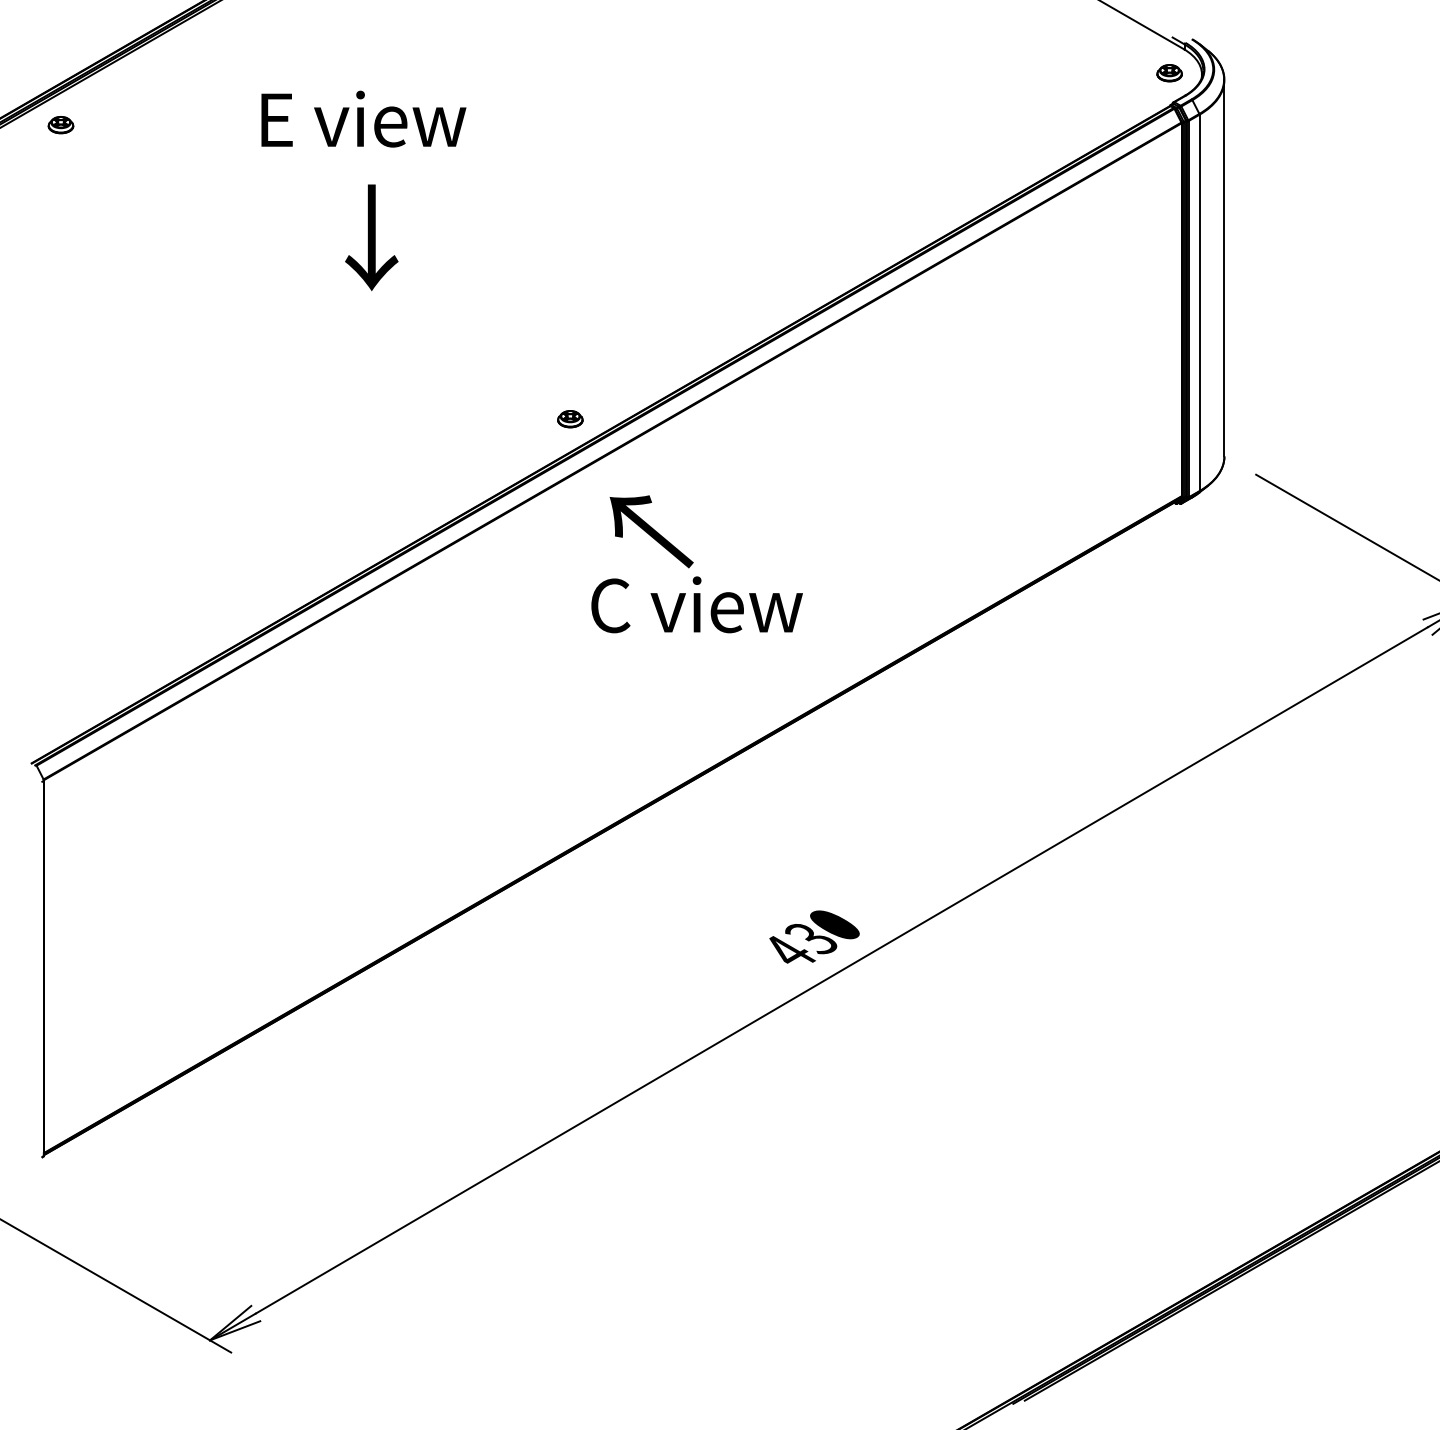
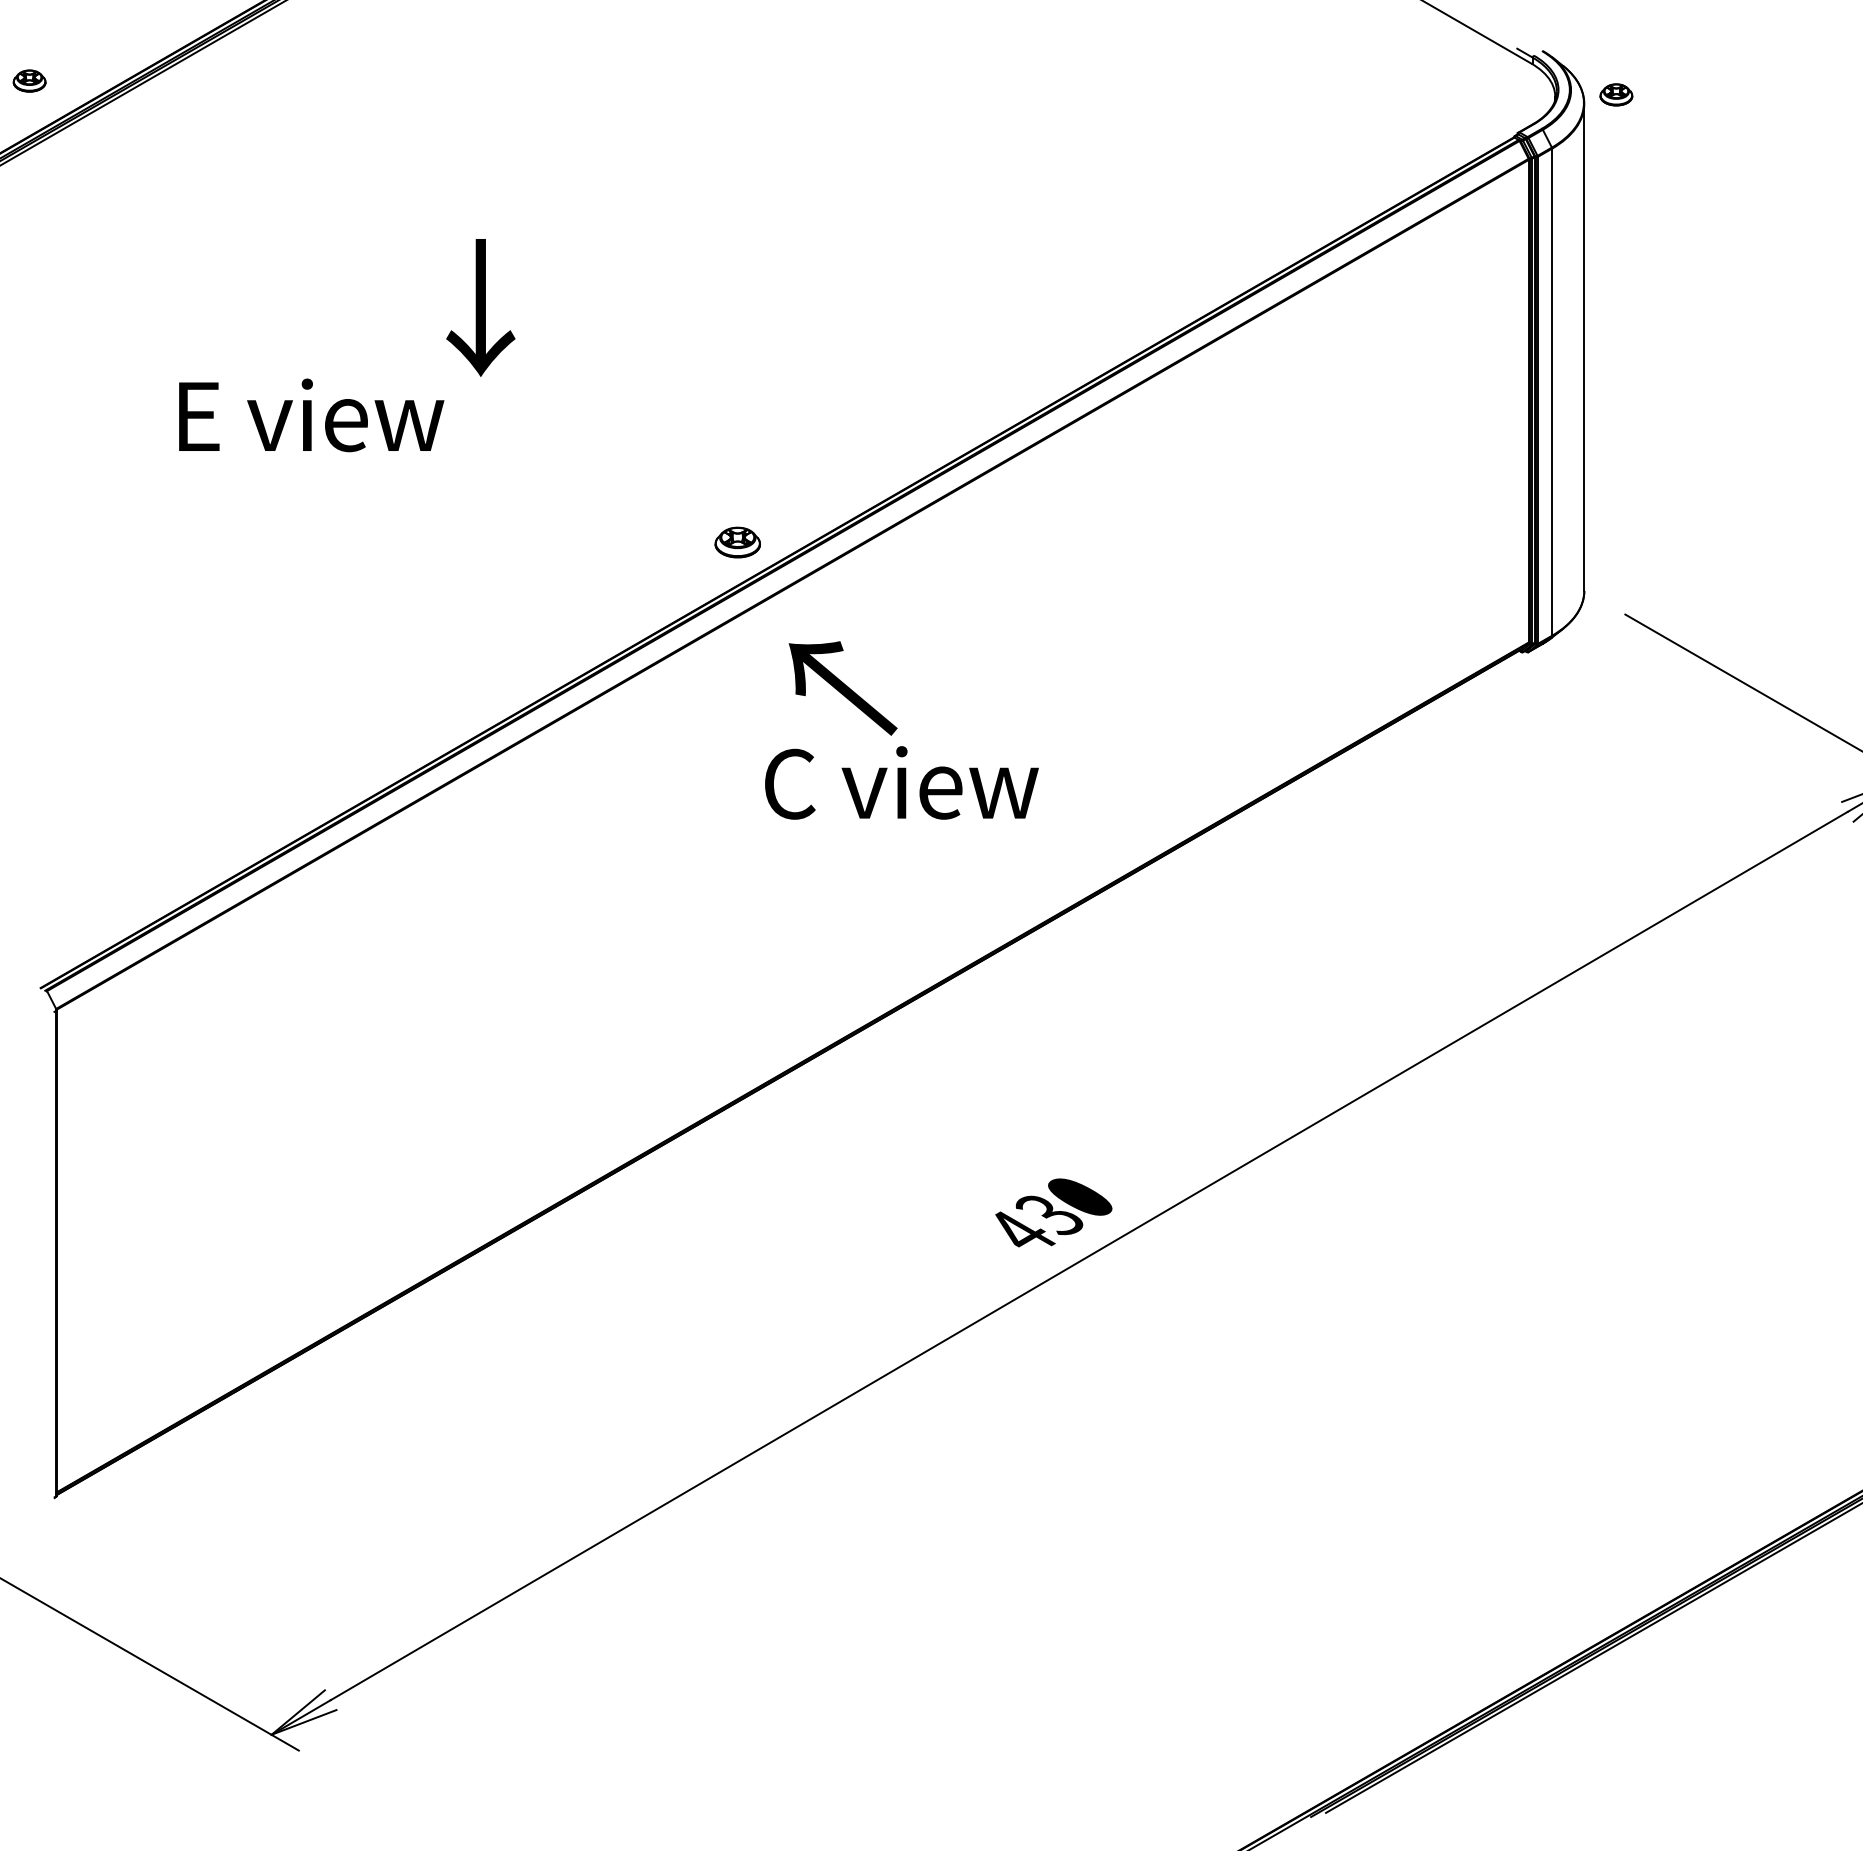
part: (1169, 72) -> (1616, 94), moved
text: (363, 119) -> (311, 415), moved
part: (60, 124) -> (29, 80), moved
part: (570, 419) -> (737, 542), size x1.4

